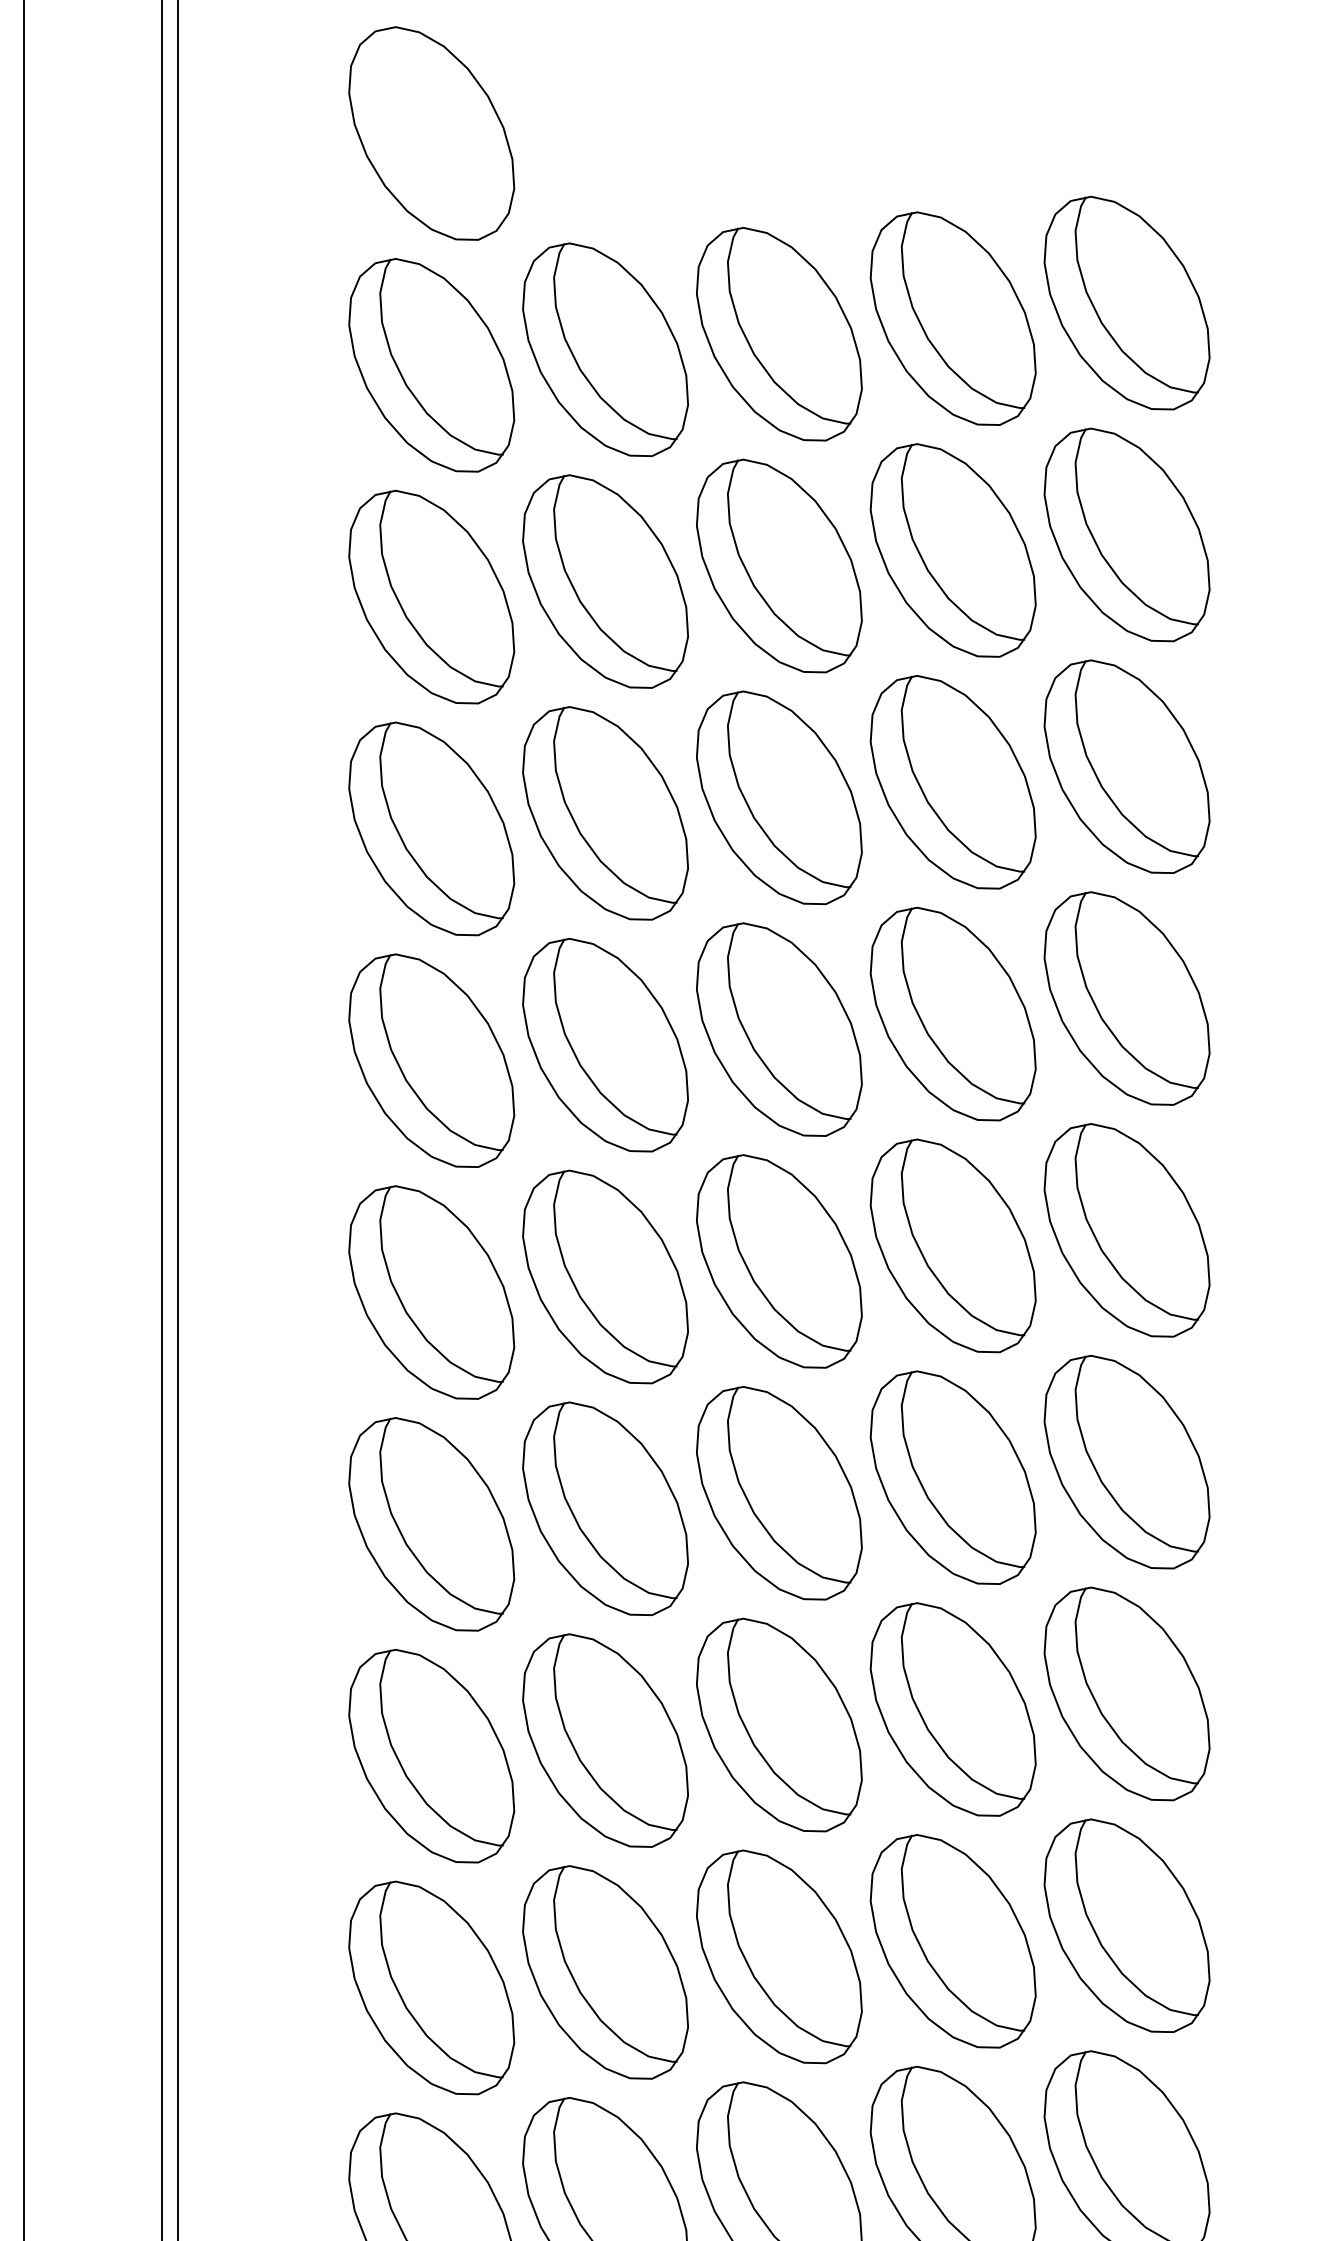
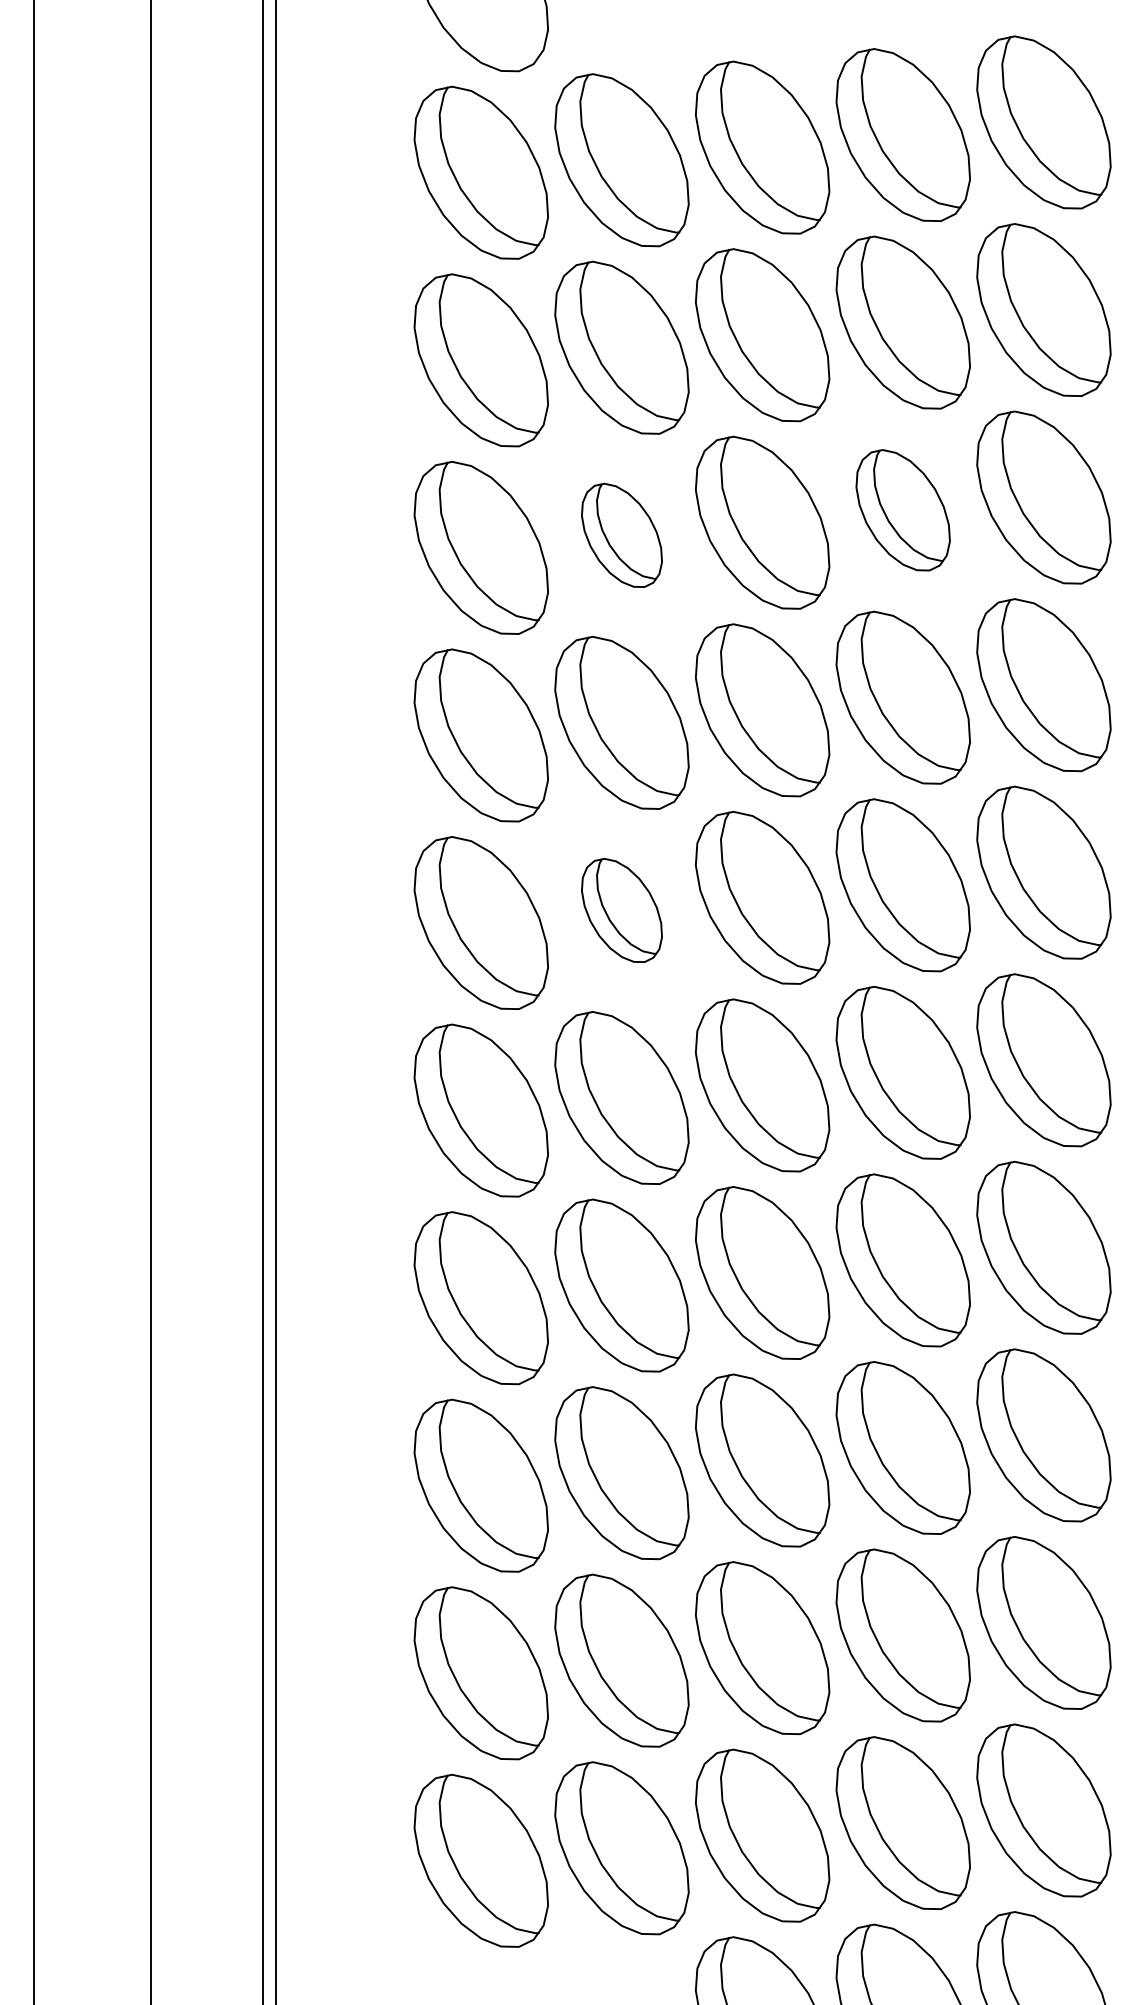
part: (952, 782) -> (902, 510), size x0.7
part: (604, 813) -> (621, 535), size x0.6
part: (604, 1277) -> (621, 910), size x0.6

